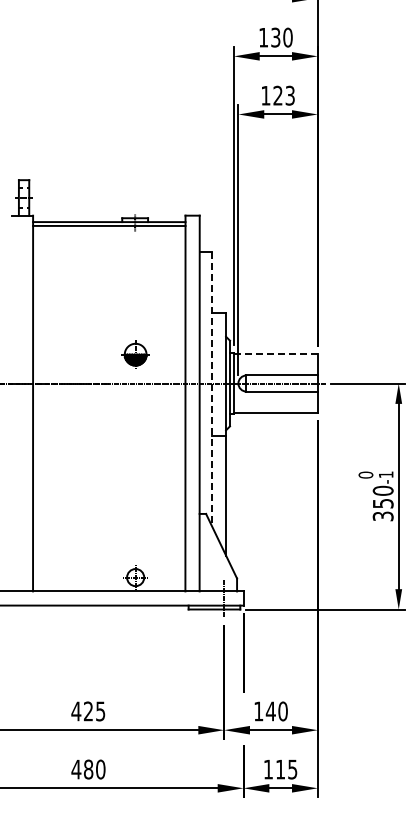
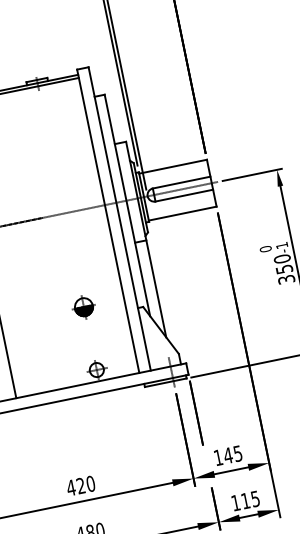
part: (135, 354) -> (83, 307), moved
line: (275, 354) -> (172, 166), dashed -> solid
line: (212, 389) -> (127, 205), dashed -> solid
text: (100, 711) -> (90, 483), 425 -> 420
text: (282, 711) -> (237, 453), 140 -> 145

